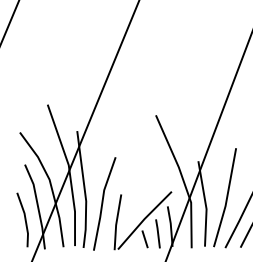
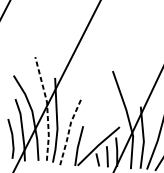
line: (69, 173) -> (47, 108), solid -> dashed
line: (102, 202) -> (69, 130), solid -> dashed

